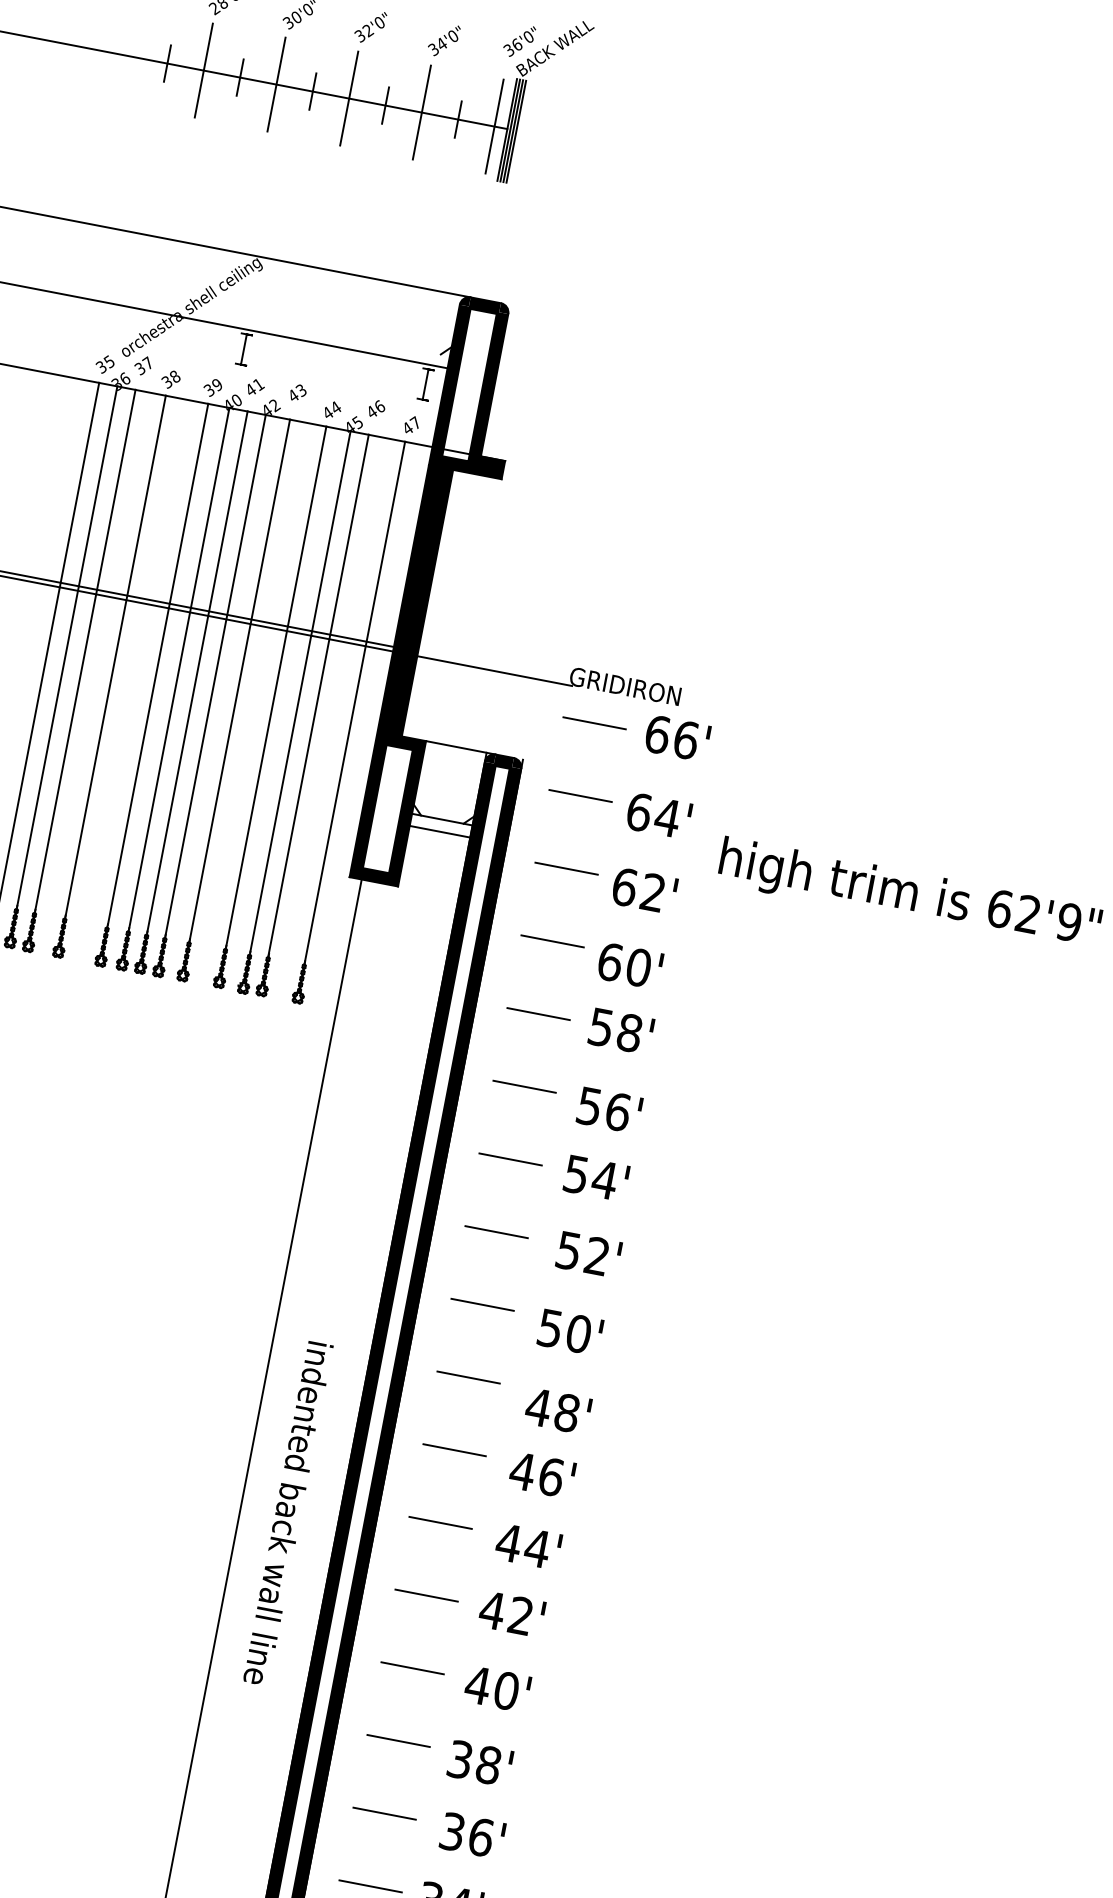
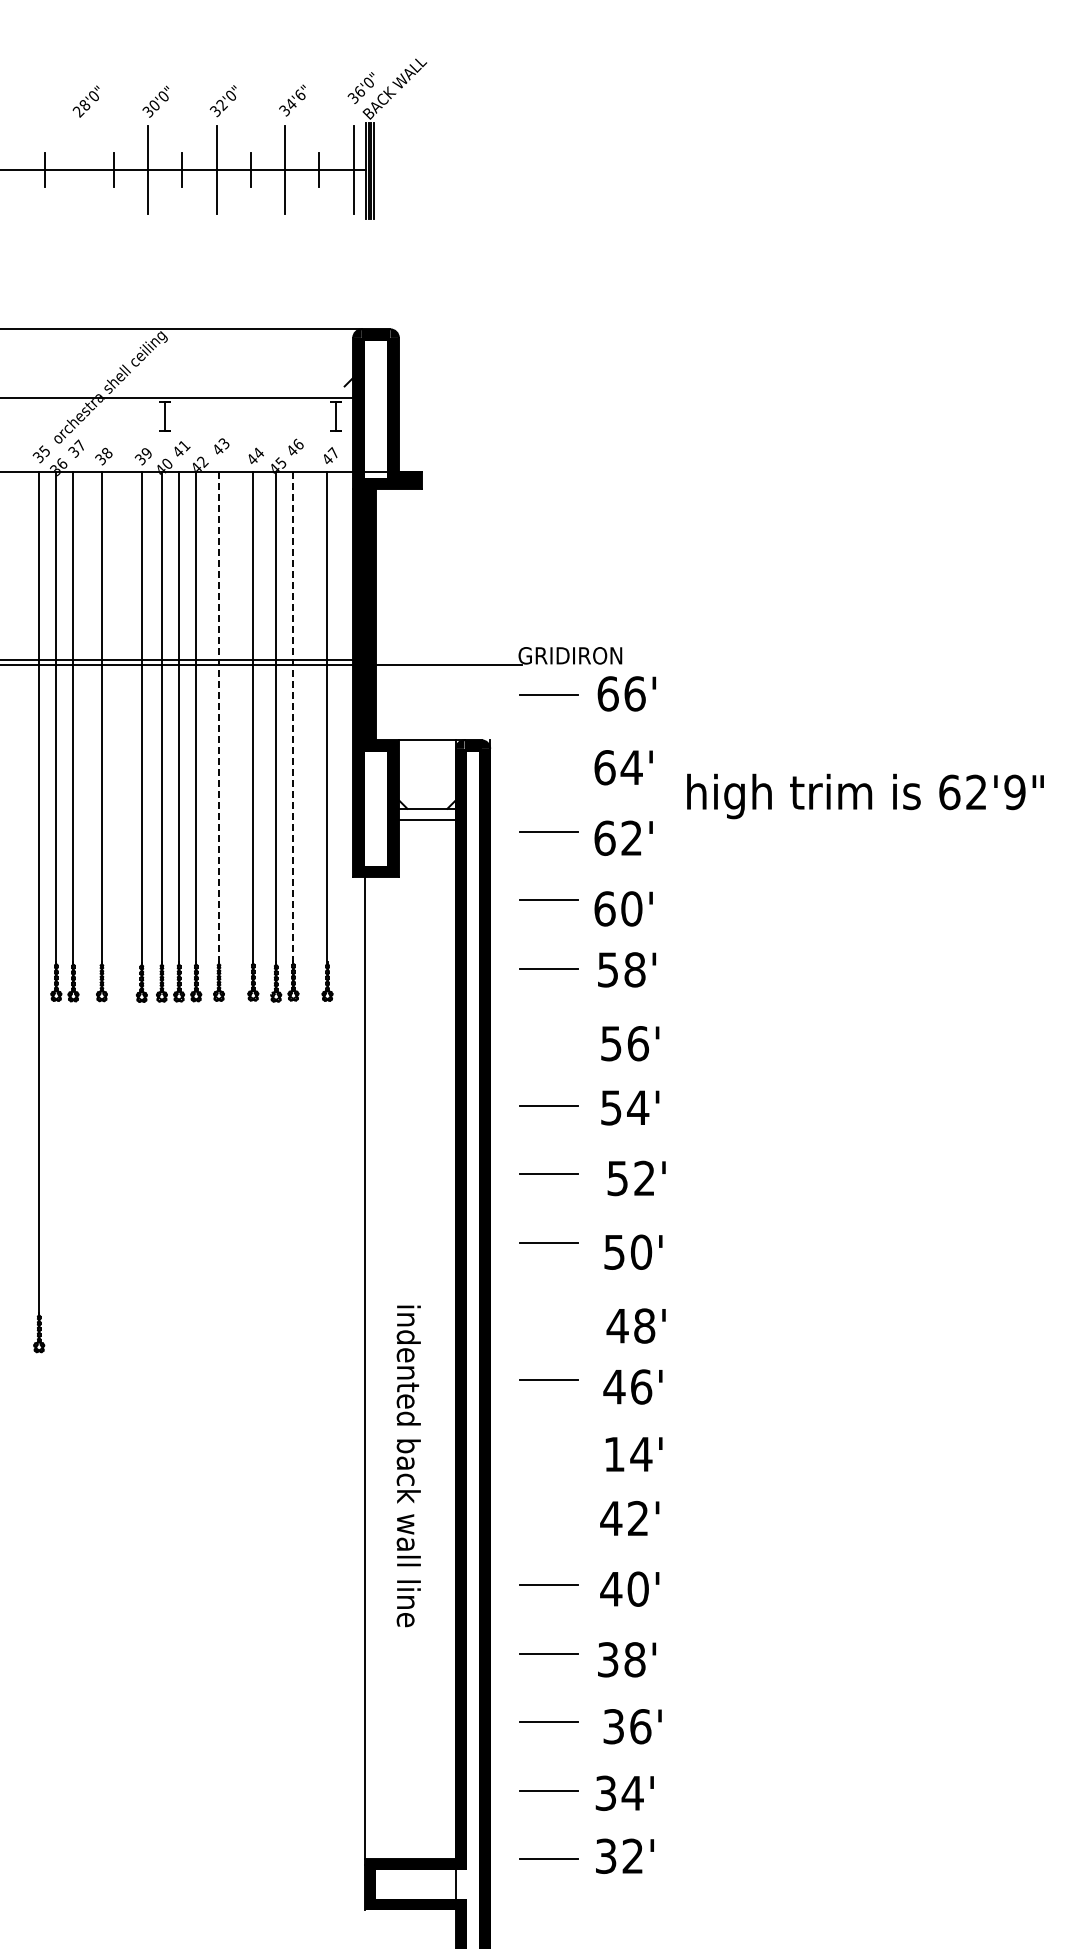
text: (453, 34) -> (300, 93), 34'0" -> 34'6"
line: (203, 70) -> (79, 169), removed
line: (240, 679) -> (219, 716), solid -> dashed
line: (319, 694) -> (293, 716), solid -> dashed
line: (580, 796) -> (548, 763), removed
line: (524, 1087) -> (548, 1037), removed
line: (468, 1377) -> (548, 1311), removed
line: (440, 1523) -> (548, 1448), removed
text: (508, 1543) -> (614, 1454), 44' -> 14'
line: (426, 1595) -> (548, 1516), removed

